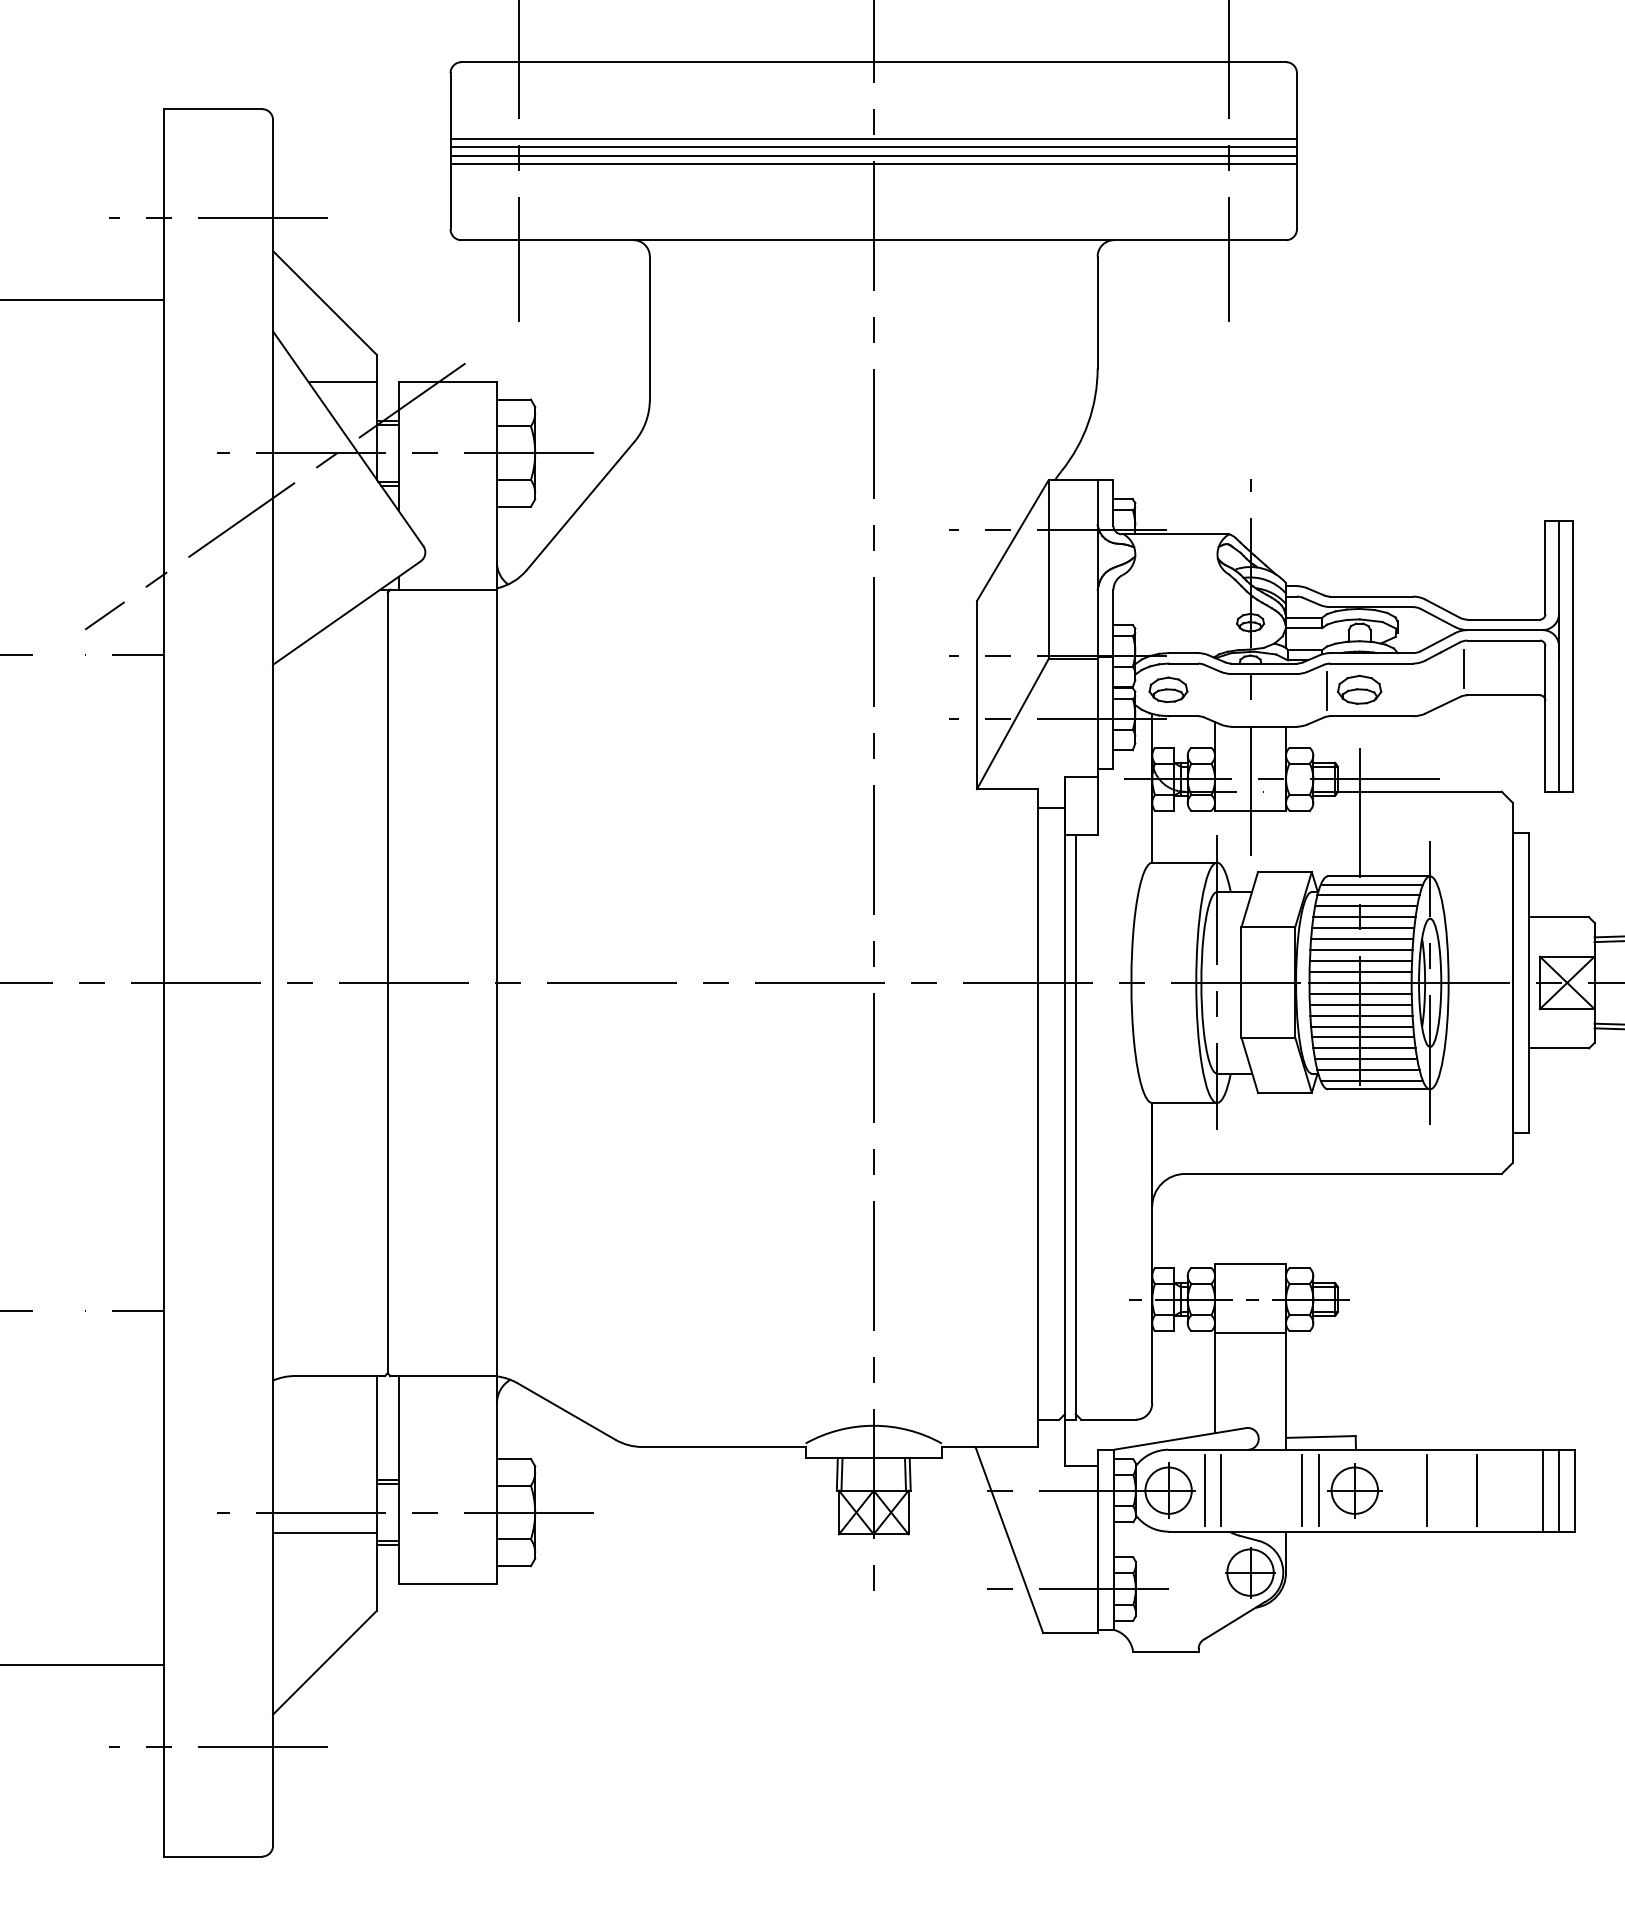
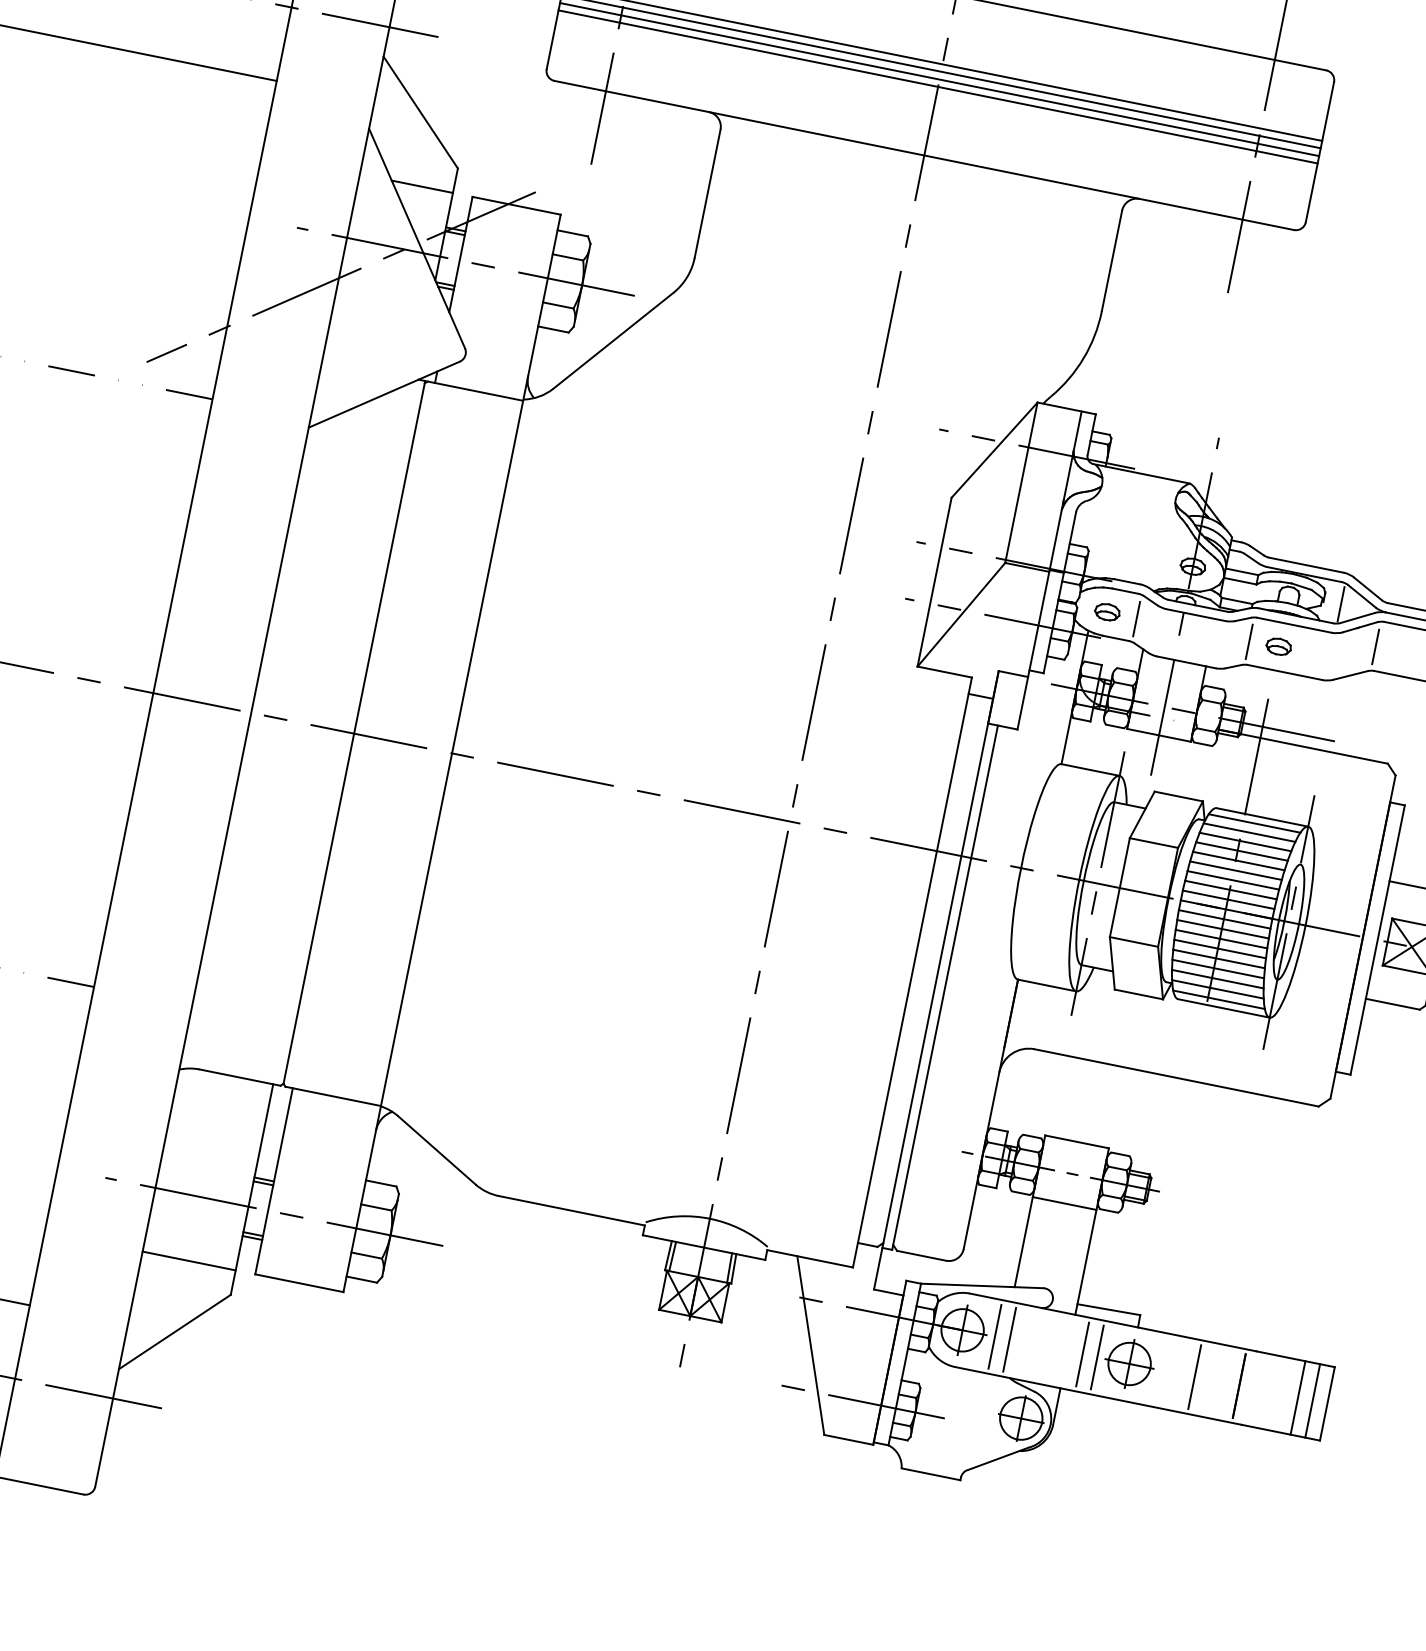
line: (1417, 630) -> (1341, 603), added
part: (1168, 689) -> (1107, 611), size x0.71
part: (1359, 689) -> (1278, 646), size x0.62
line: (1201, 690) -> (1136, 618), added
line: (324, 1532) -> (188, 1260), moved

